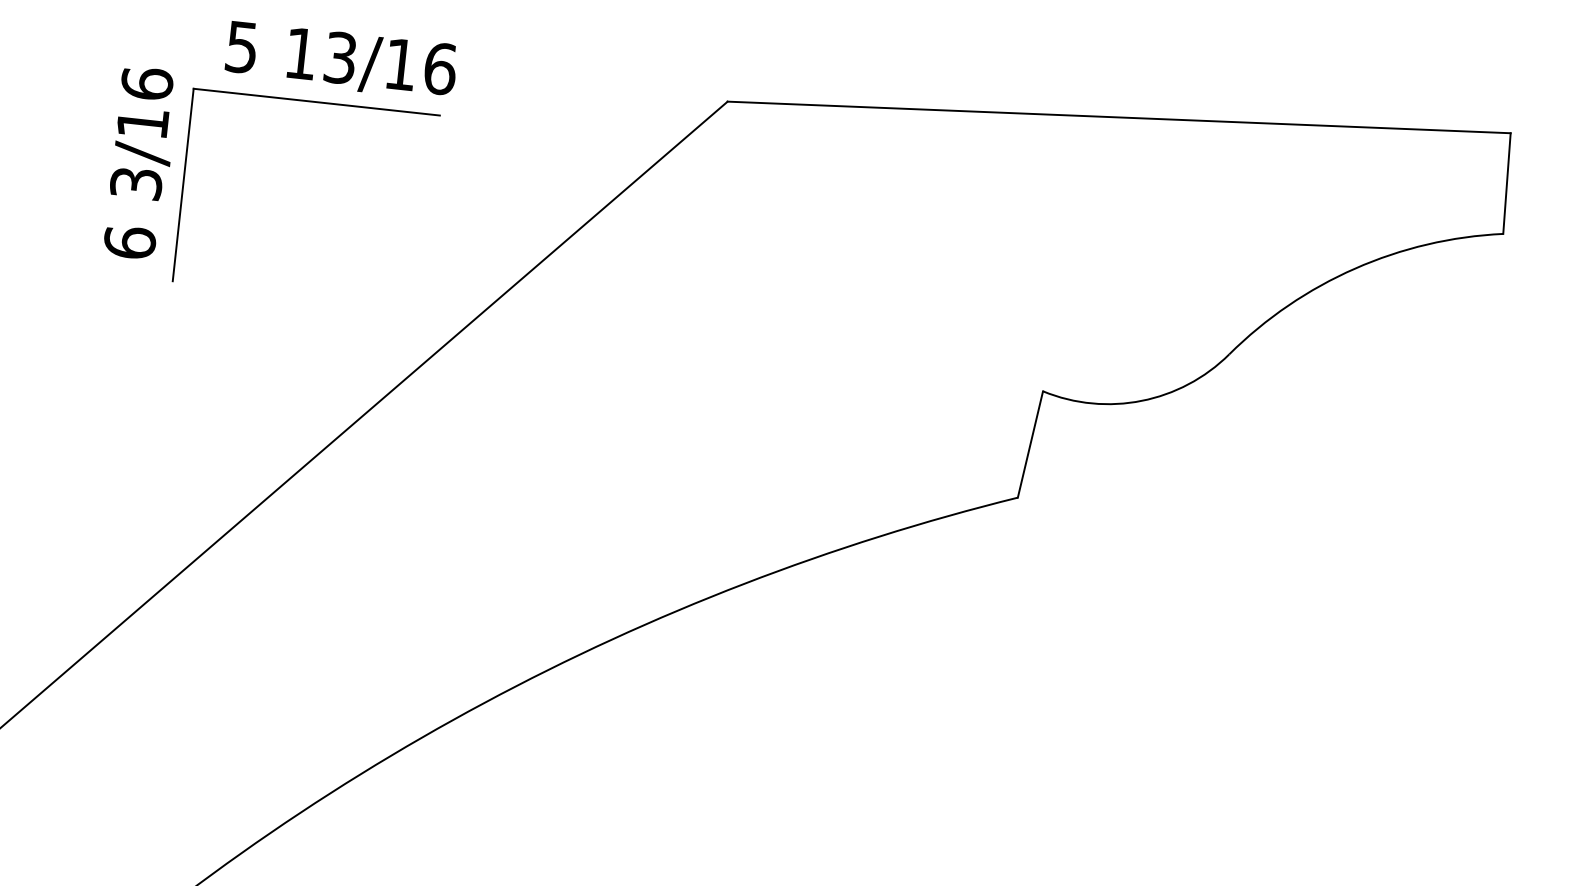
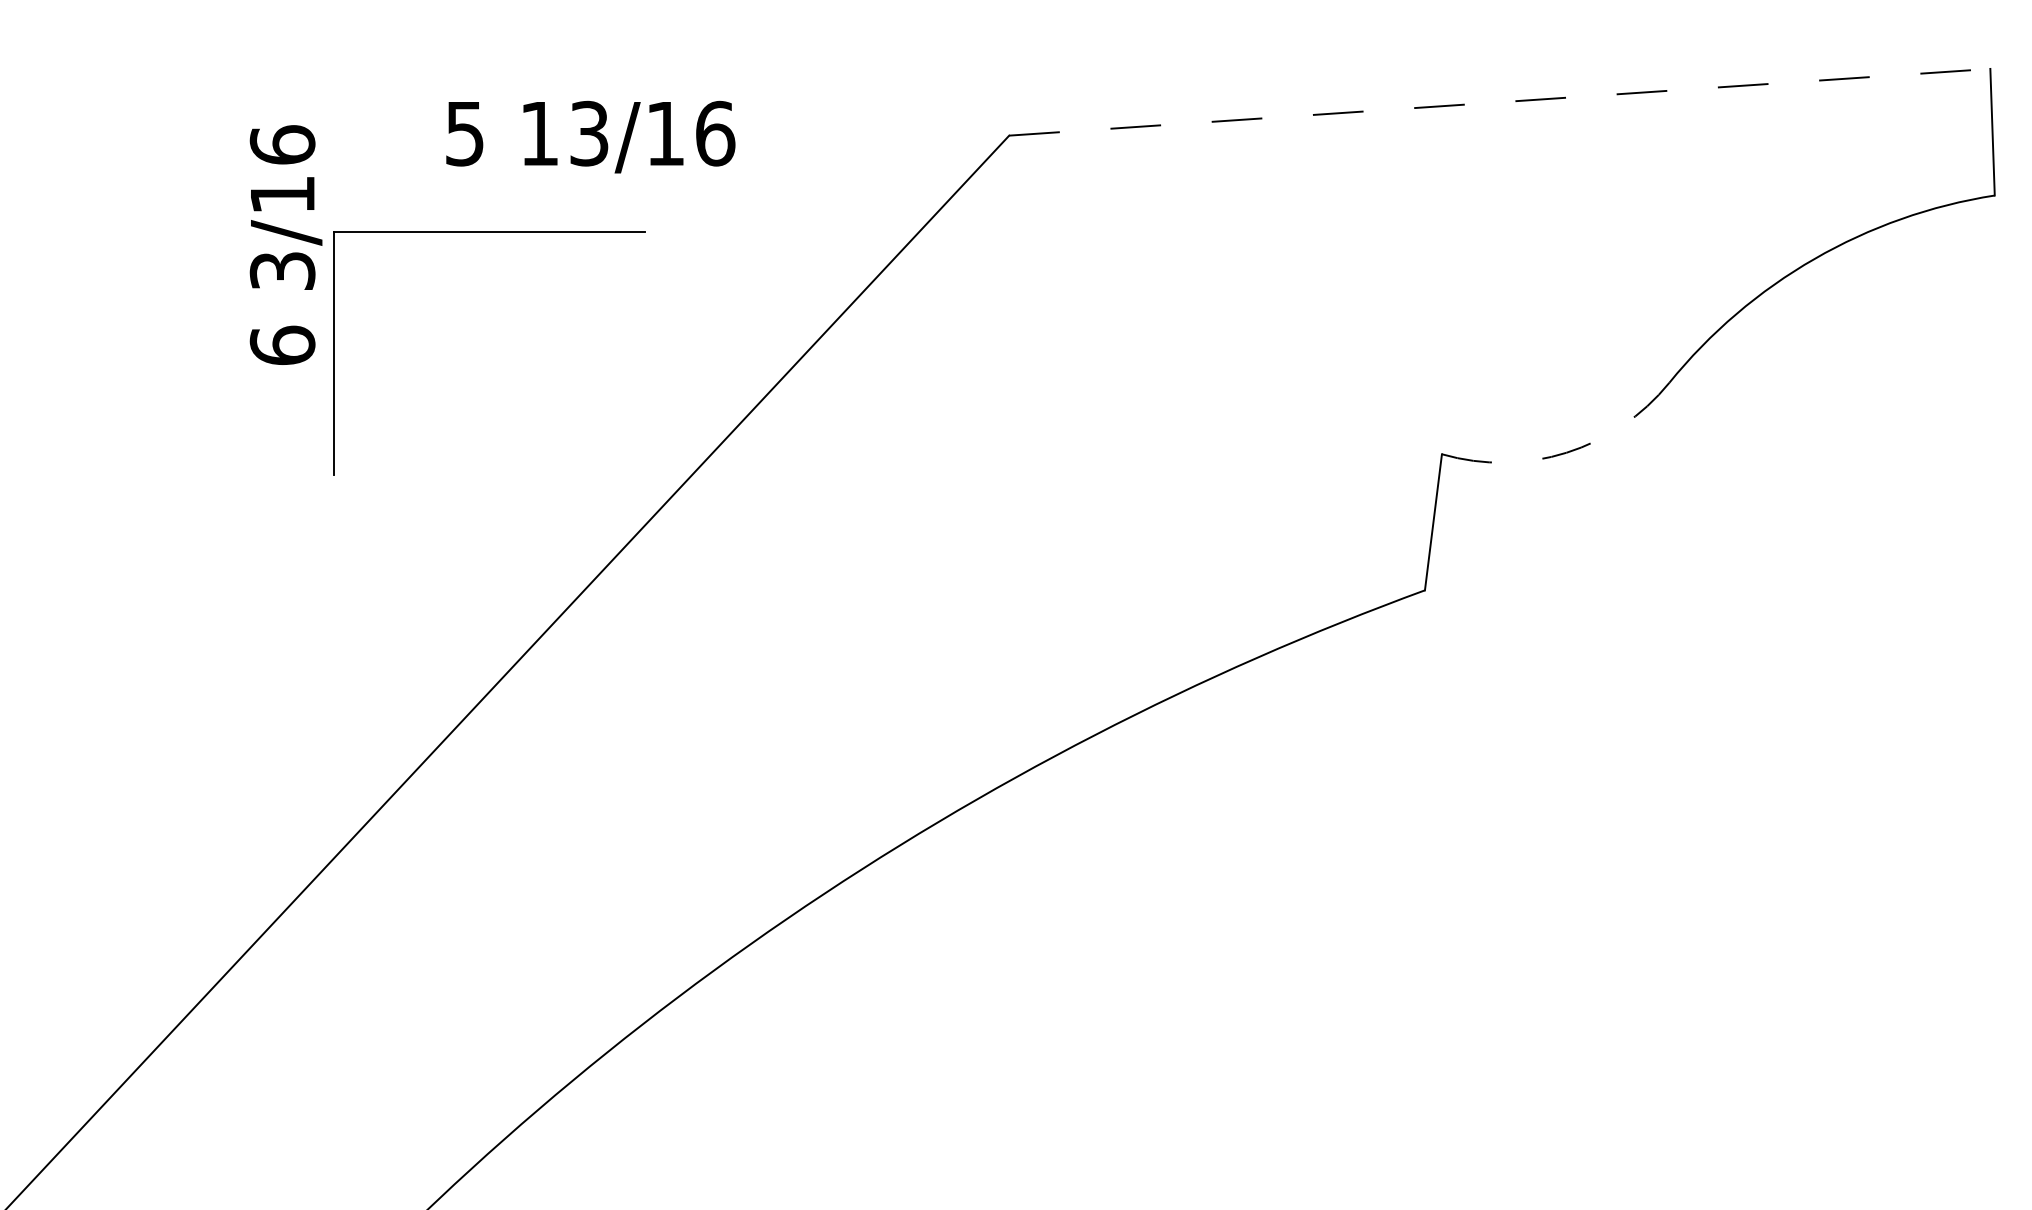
text: (341, 60) -> (590, 136), moved
part: (316, 102) -> (489, 232), moved
line: (1118, 117) -> (1499, 102), solid -> dashed
text: (140, 162) -> (285, 244), moved
arc: (1141, 400) -> (1566, 452), solid -> dashed

